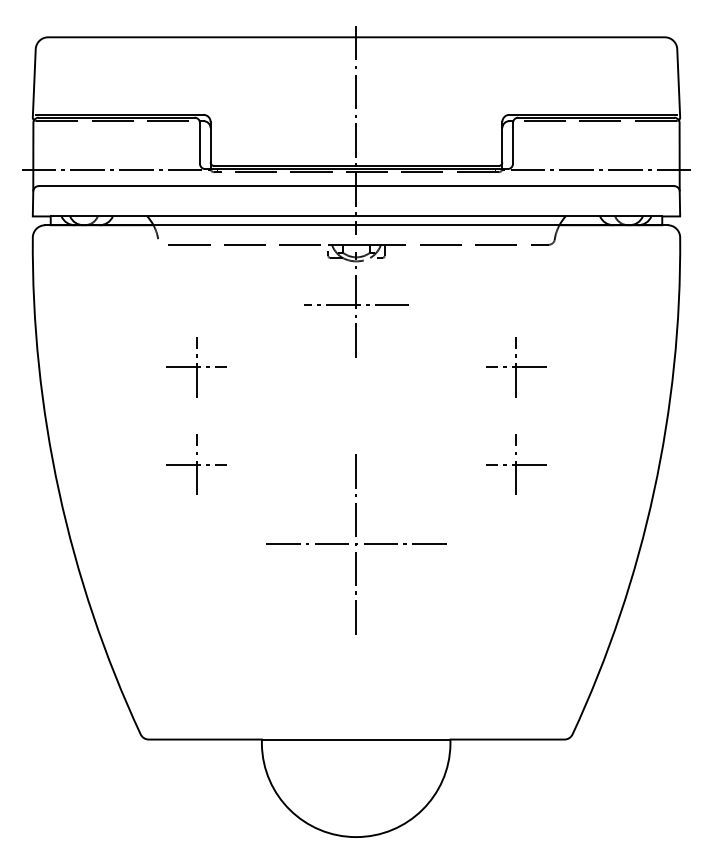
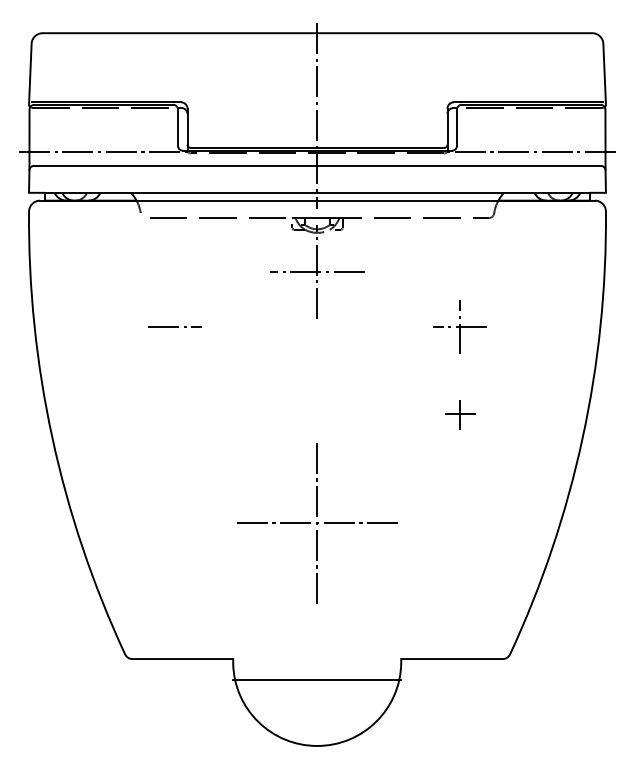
line: (196, 366) -> (174, 326), removed
part: (196, 464) -> (174, 413), removed
part: (516, 464) -> (460, 413), size x0.6
part: (356, 544) -> (317, 523), moved
line: (355, 739) -> (316, 680), moved

